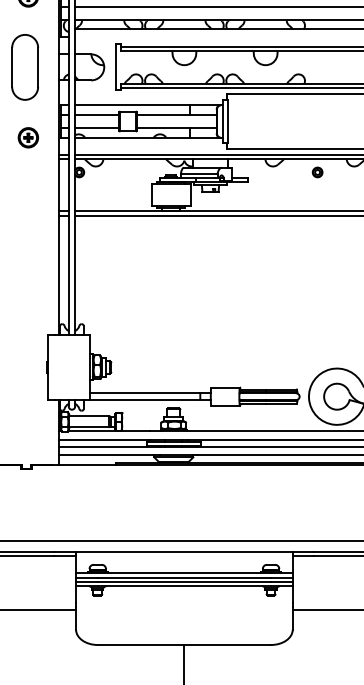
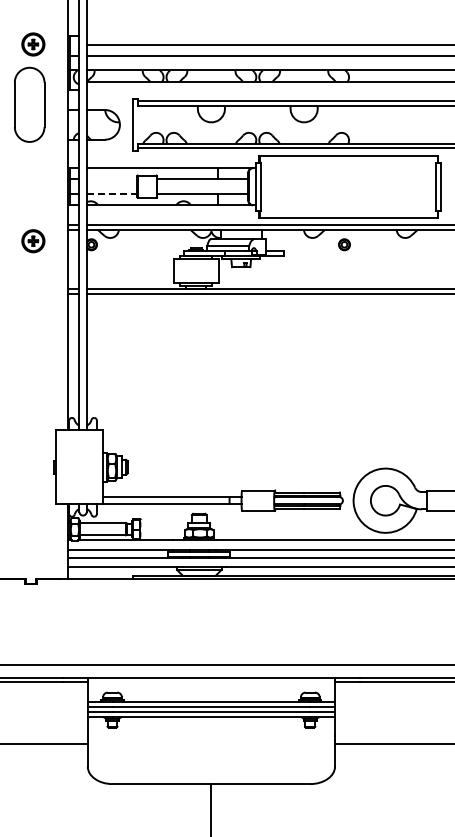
part: (25, 67) -> (29, 104), moved
line: (96, 115) -> (111, 179), removed
line: (97, 128) -> (112, 194), solid -> dashed
part: (28, 138) -> (33, 241), moved
part: (317, 172) -> (344, 244), moved

